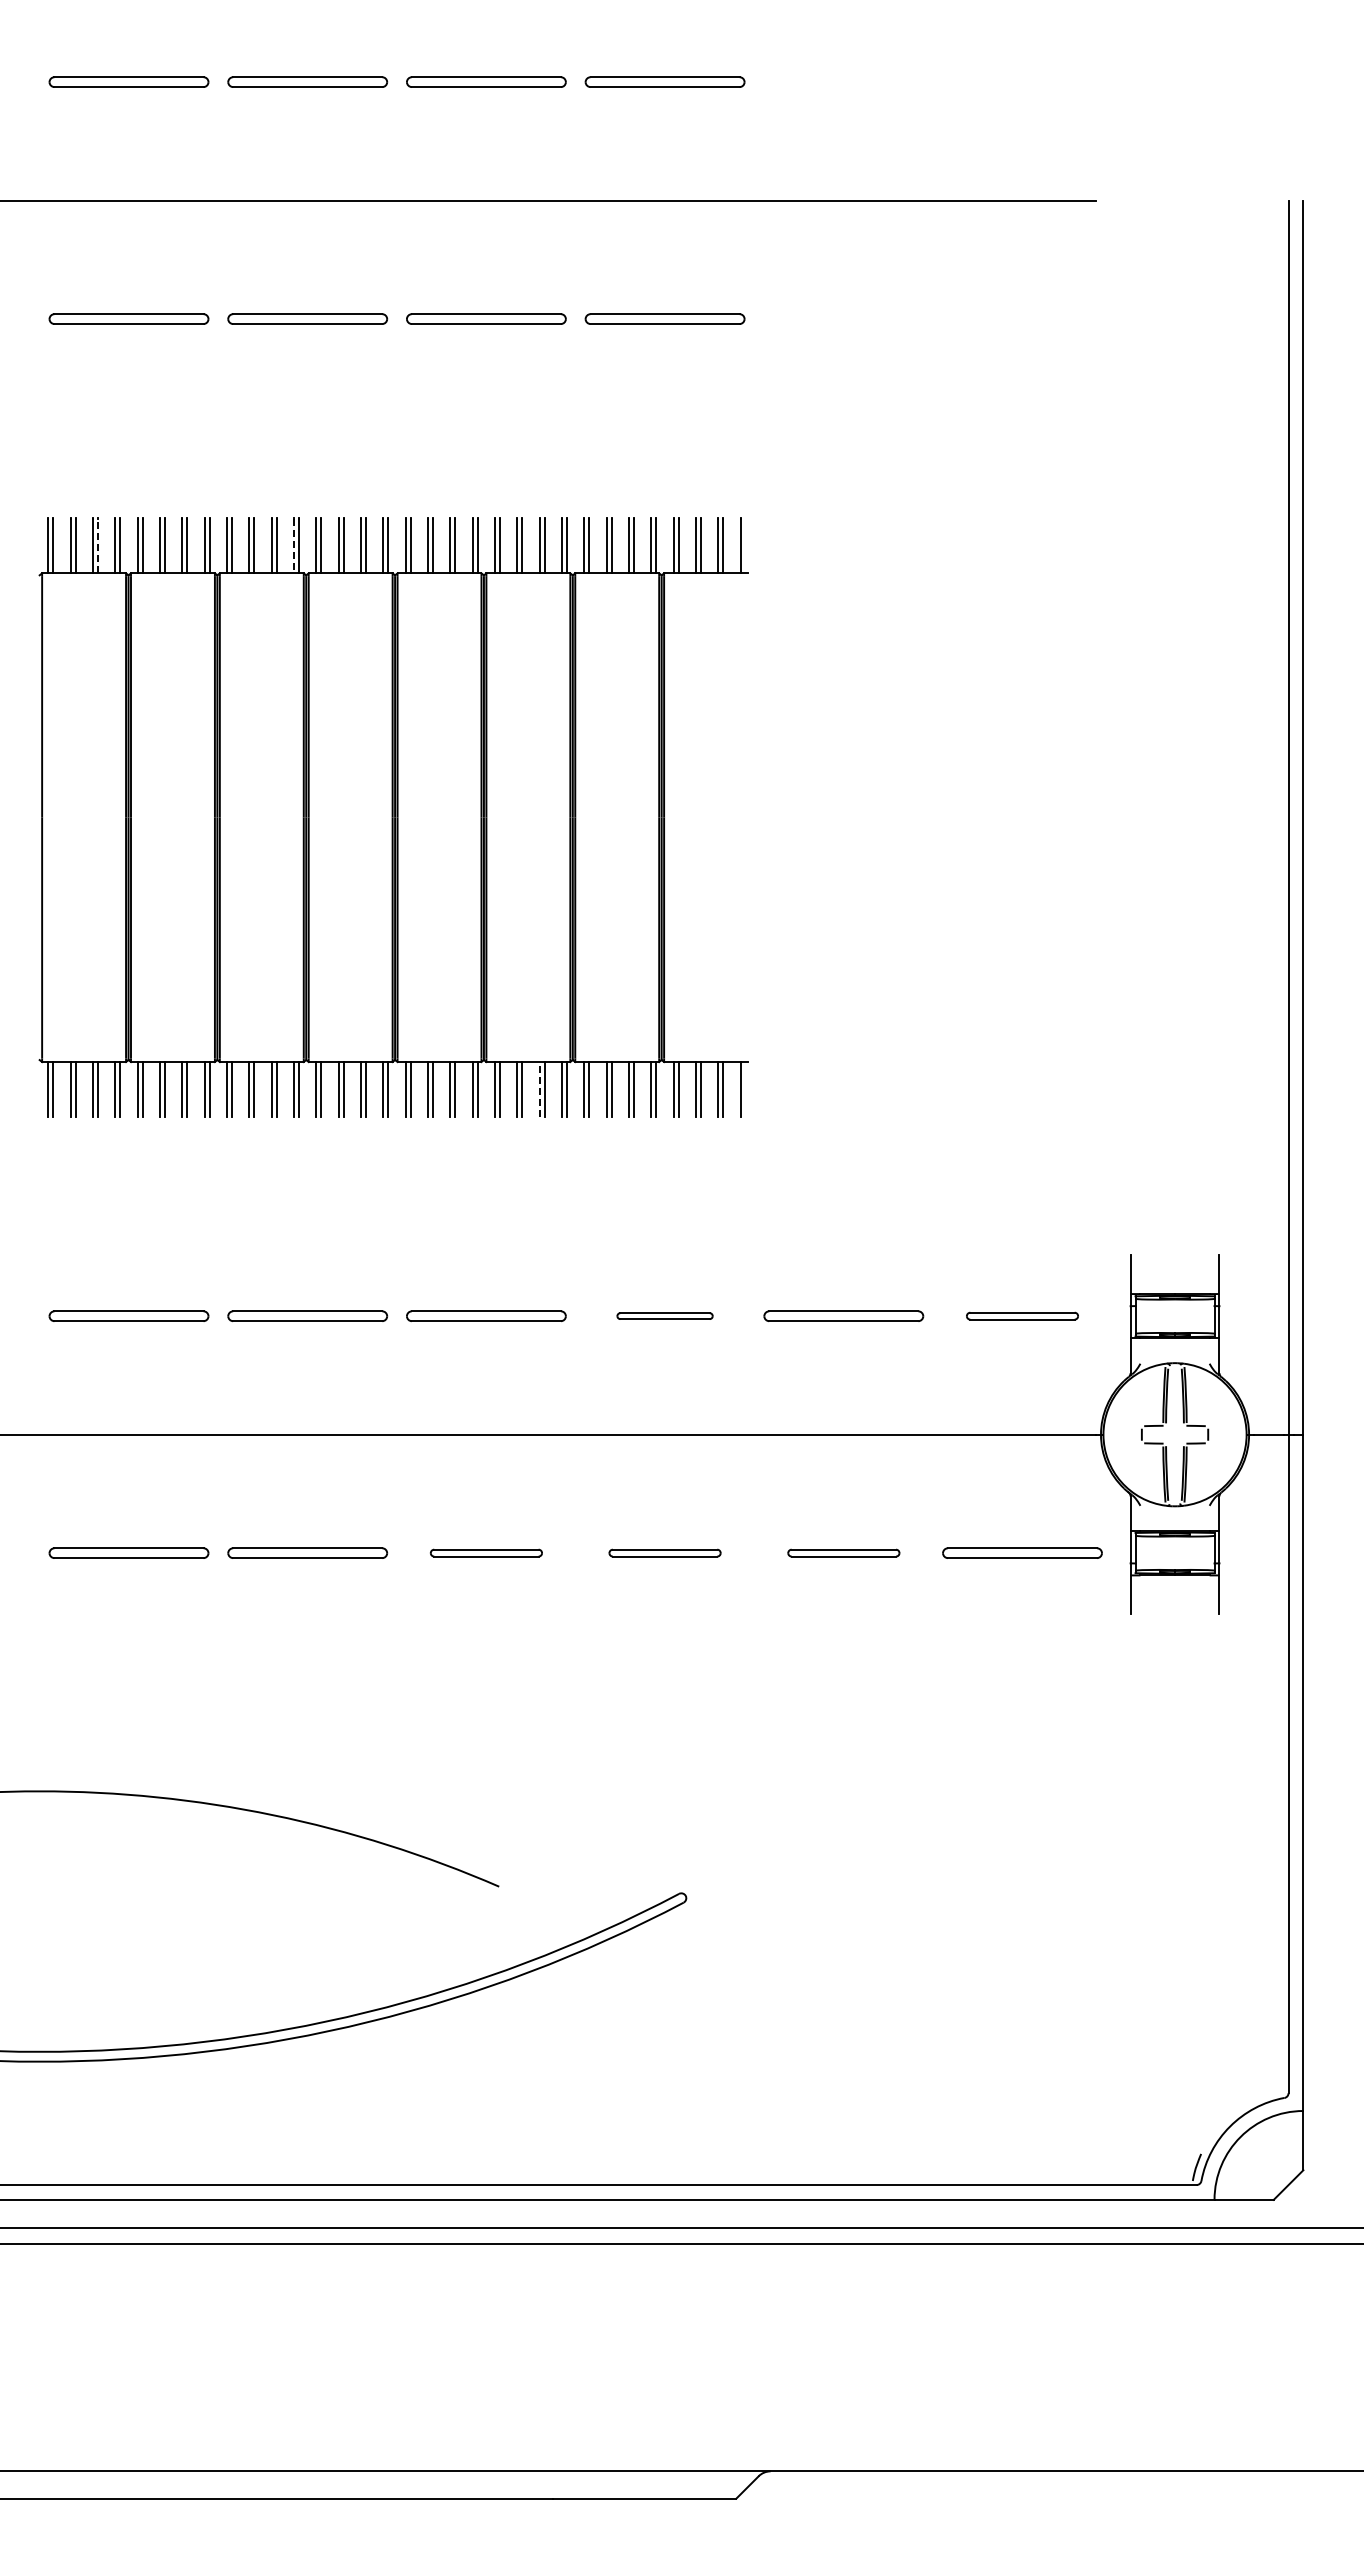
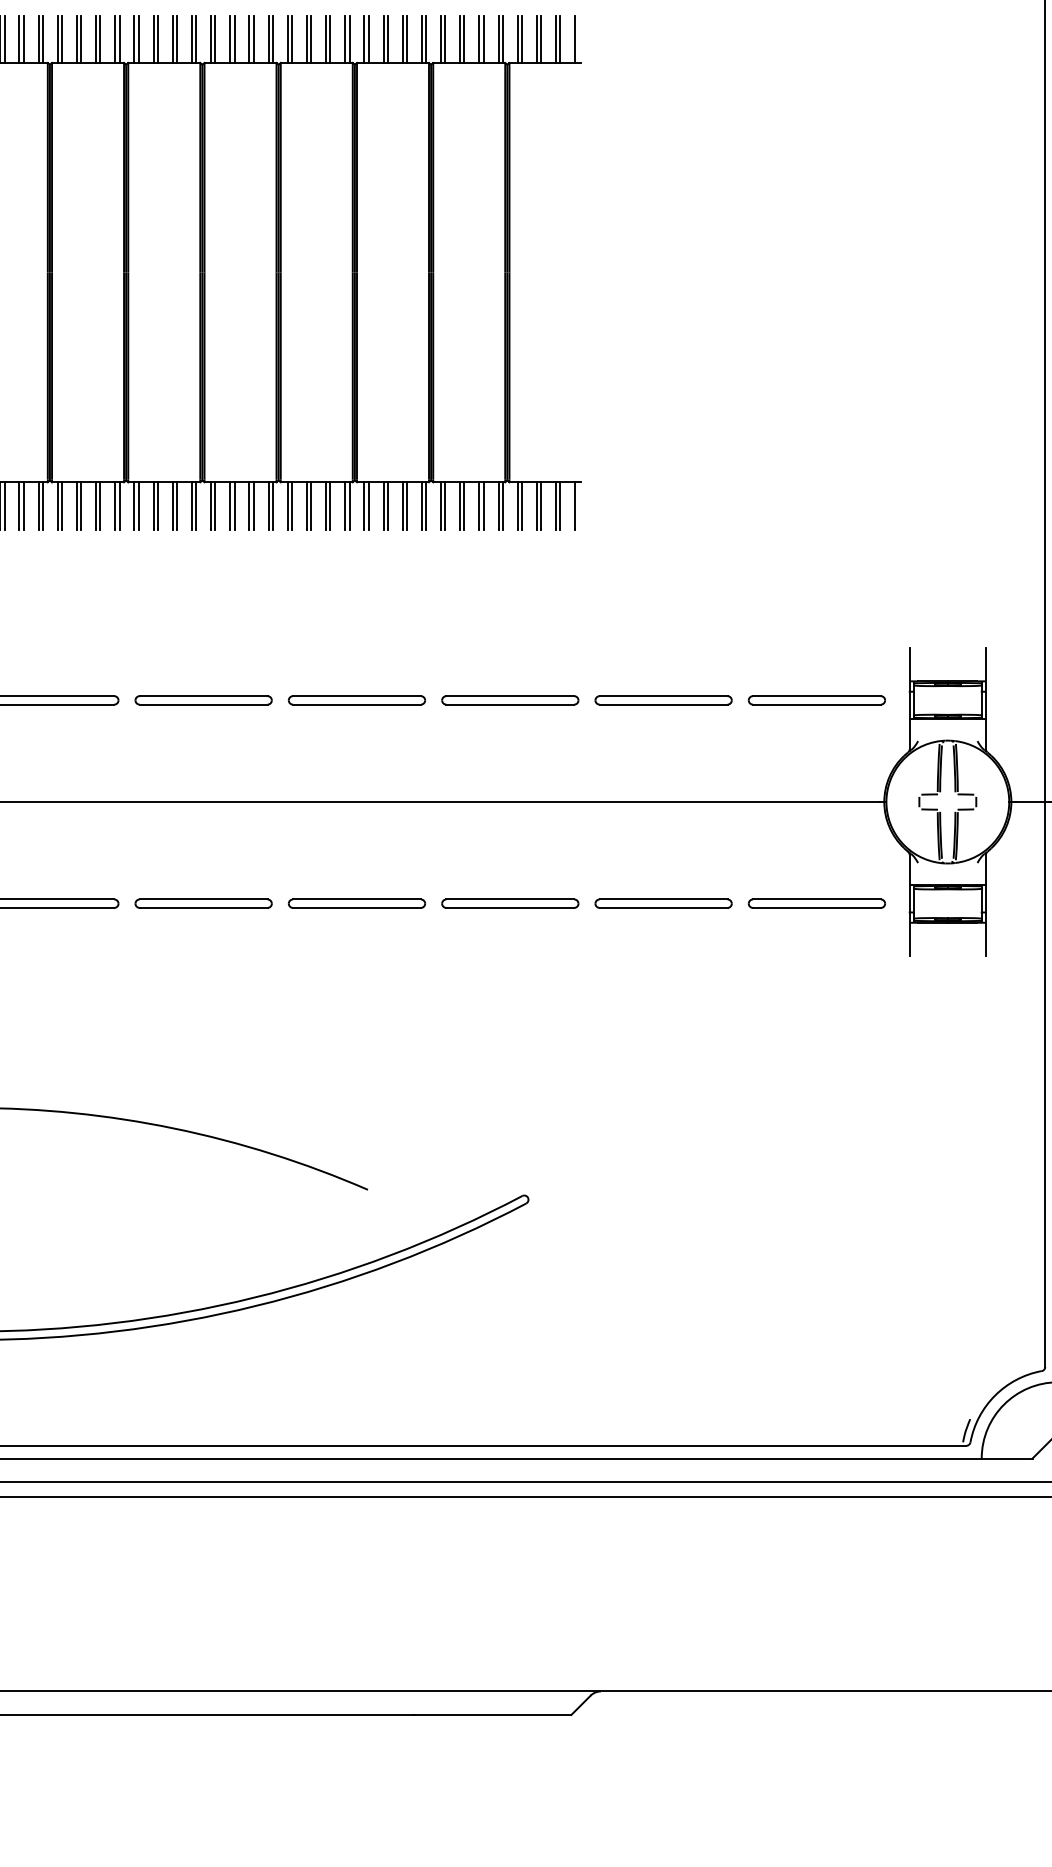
line: (97, 545) -> (23, 39), dashed -> solid
line: (294, 546) -> (192, 39), dashed -> solid
line: (539, 1088) -> (402, 504), dashed -> solid
part: (664, 1315) -> (509, 699), size x1.67
part: (1022, 1315) -> (816, 699), size x1.43
part: (486, 1552) -> (357, 903), size x1.43
part: (664, 1552) -> (509, 903), size x1.43
part: (843, 1552) -> (663, 903), size x1.43

